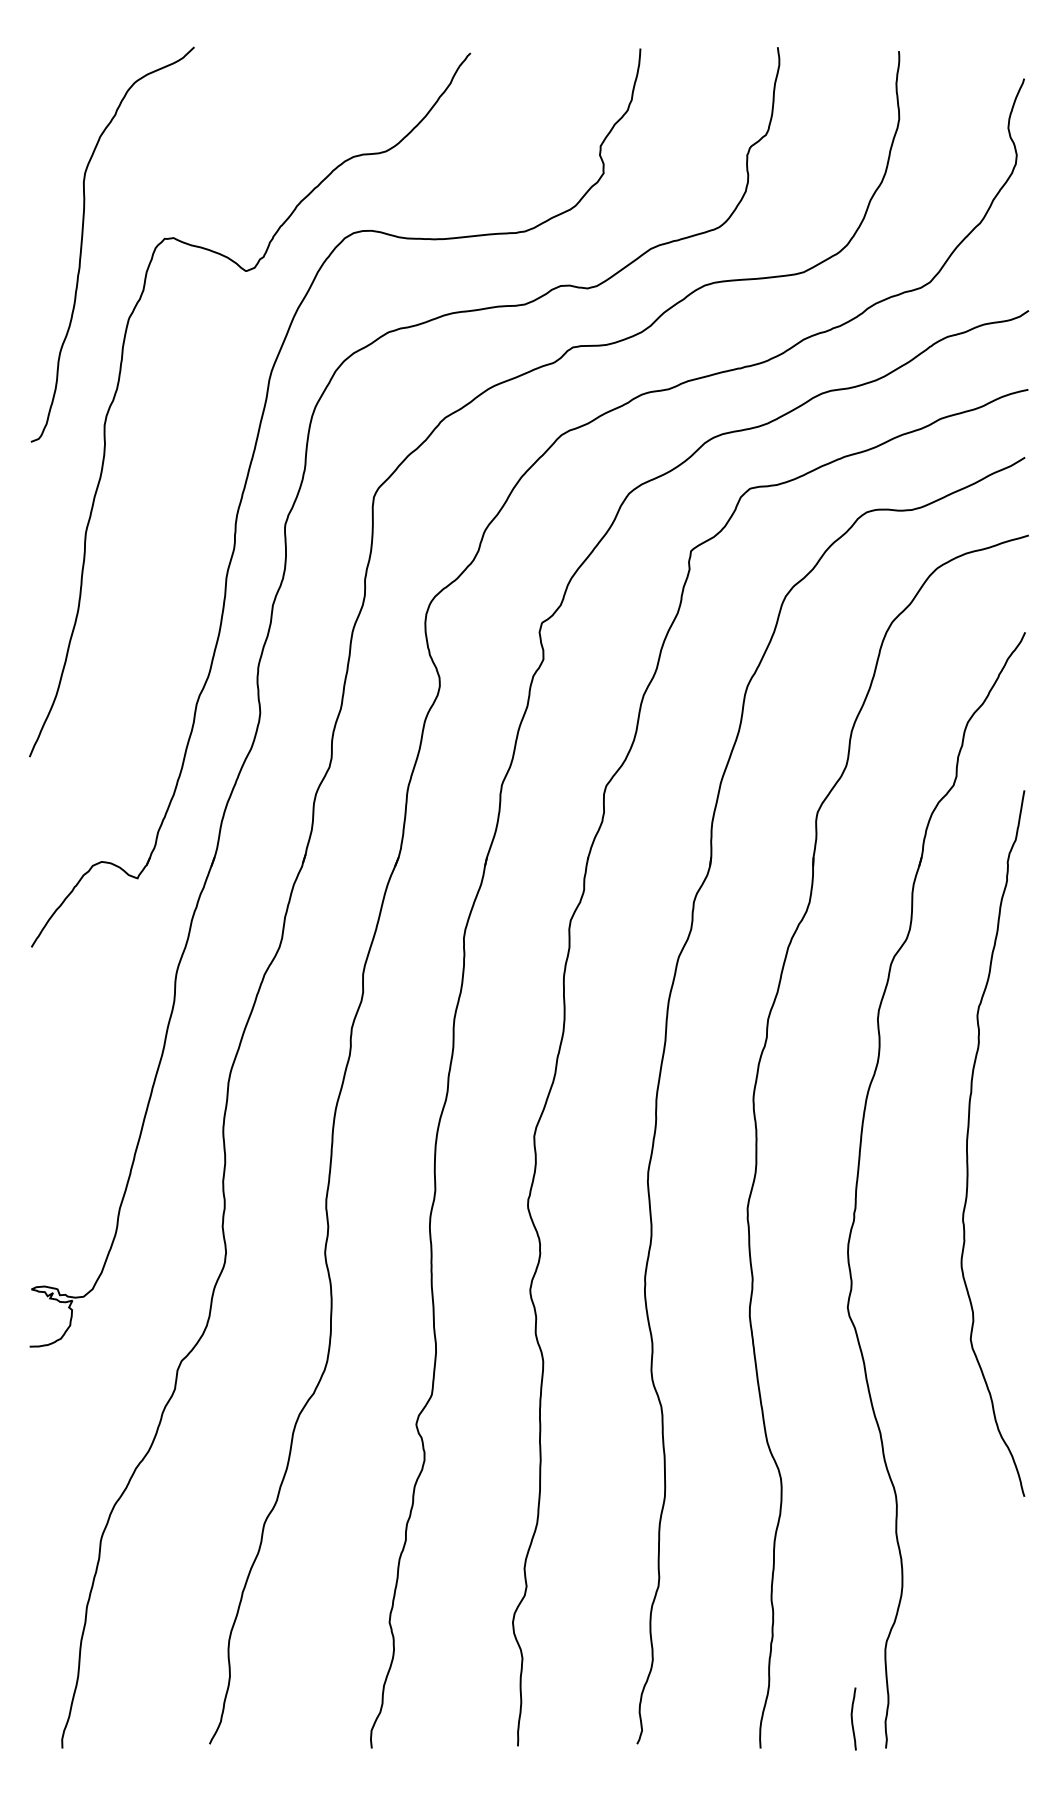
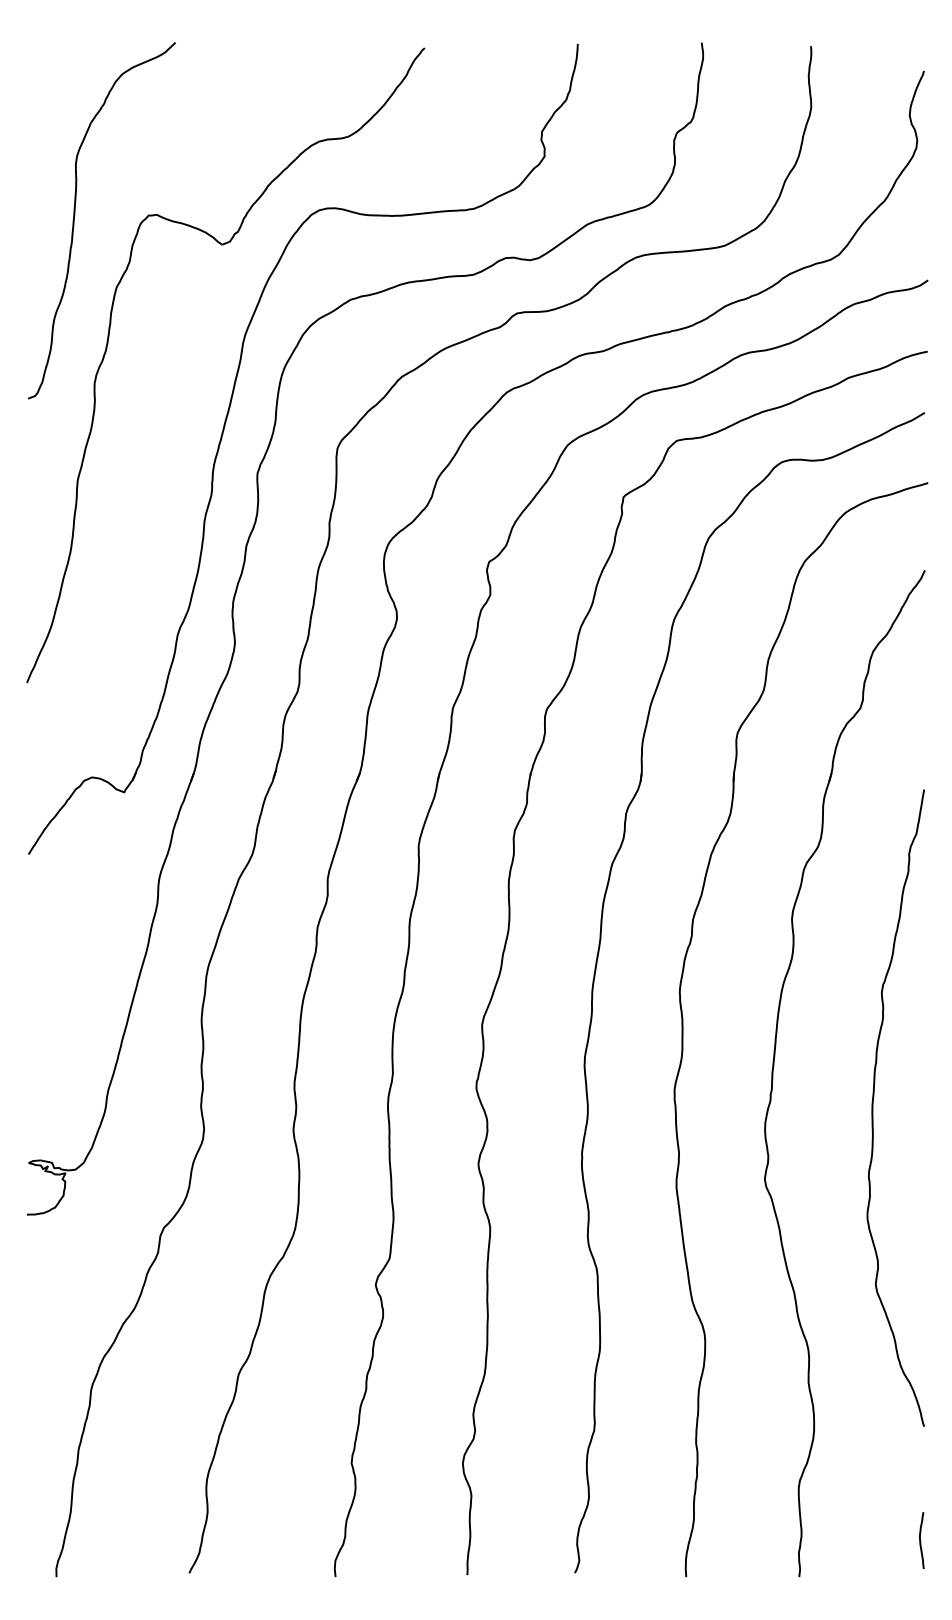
curve: (968, 1139) -> (873, 1104), moved
curve: (852, 1718) -> (920, 1540), moved

